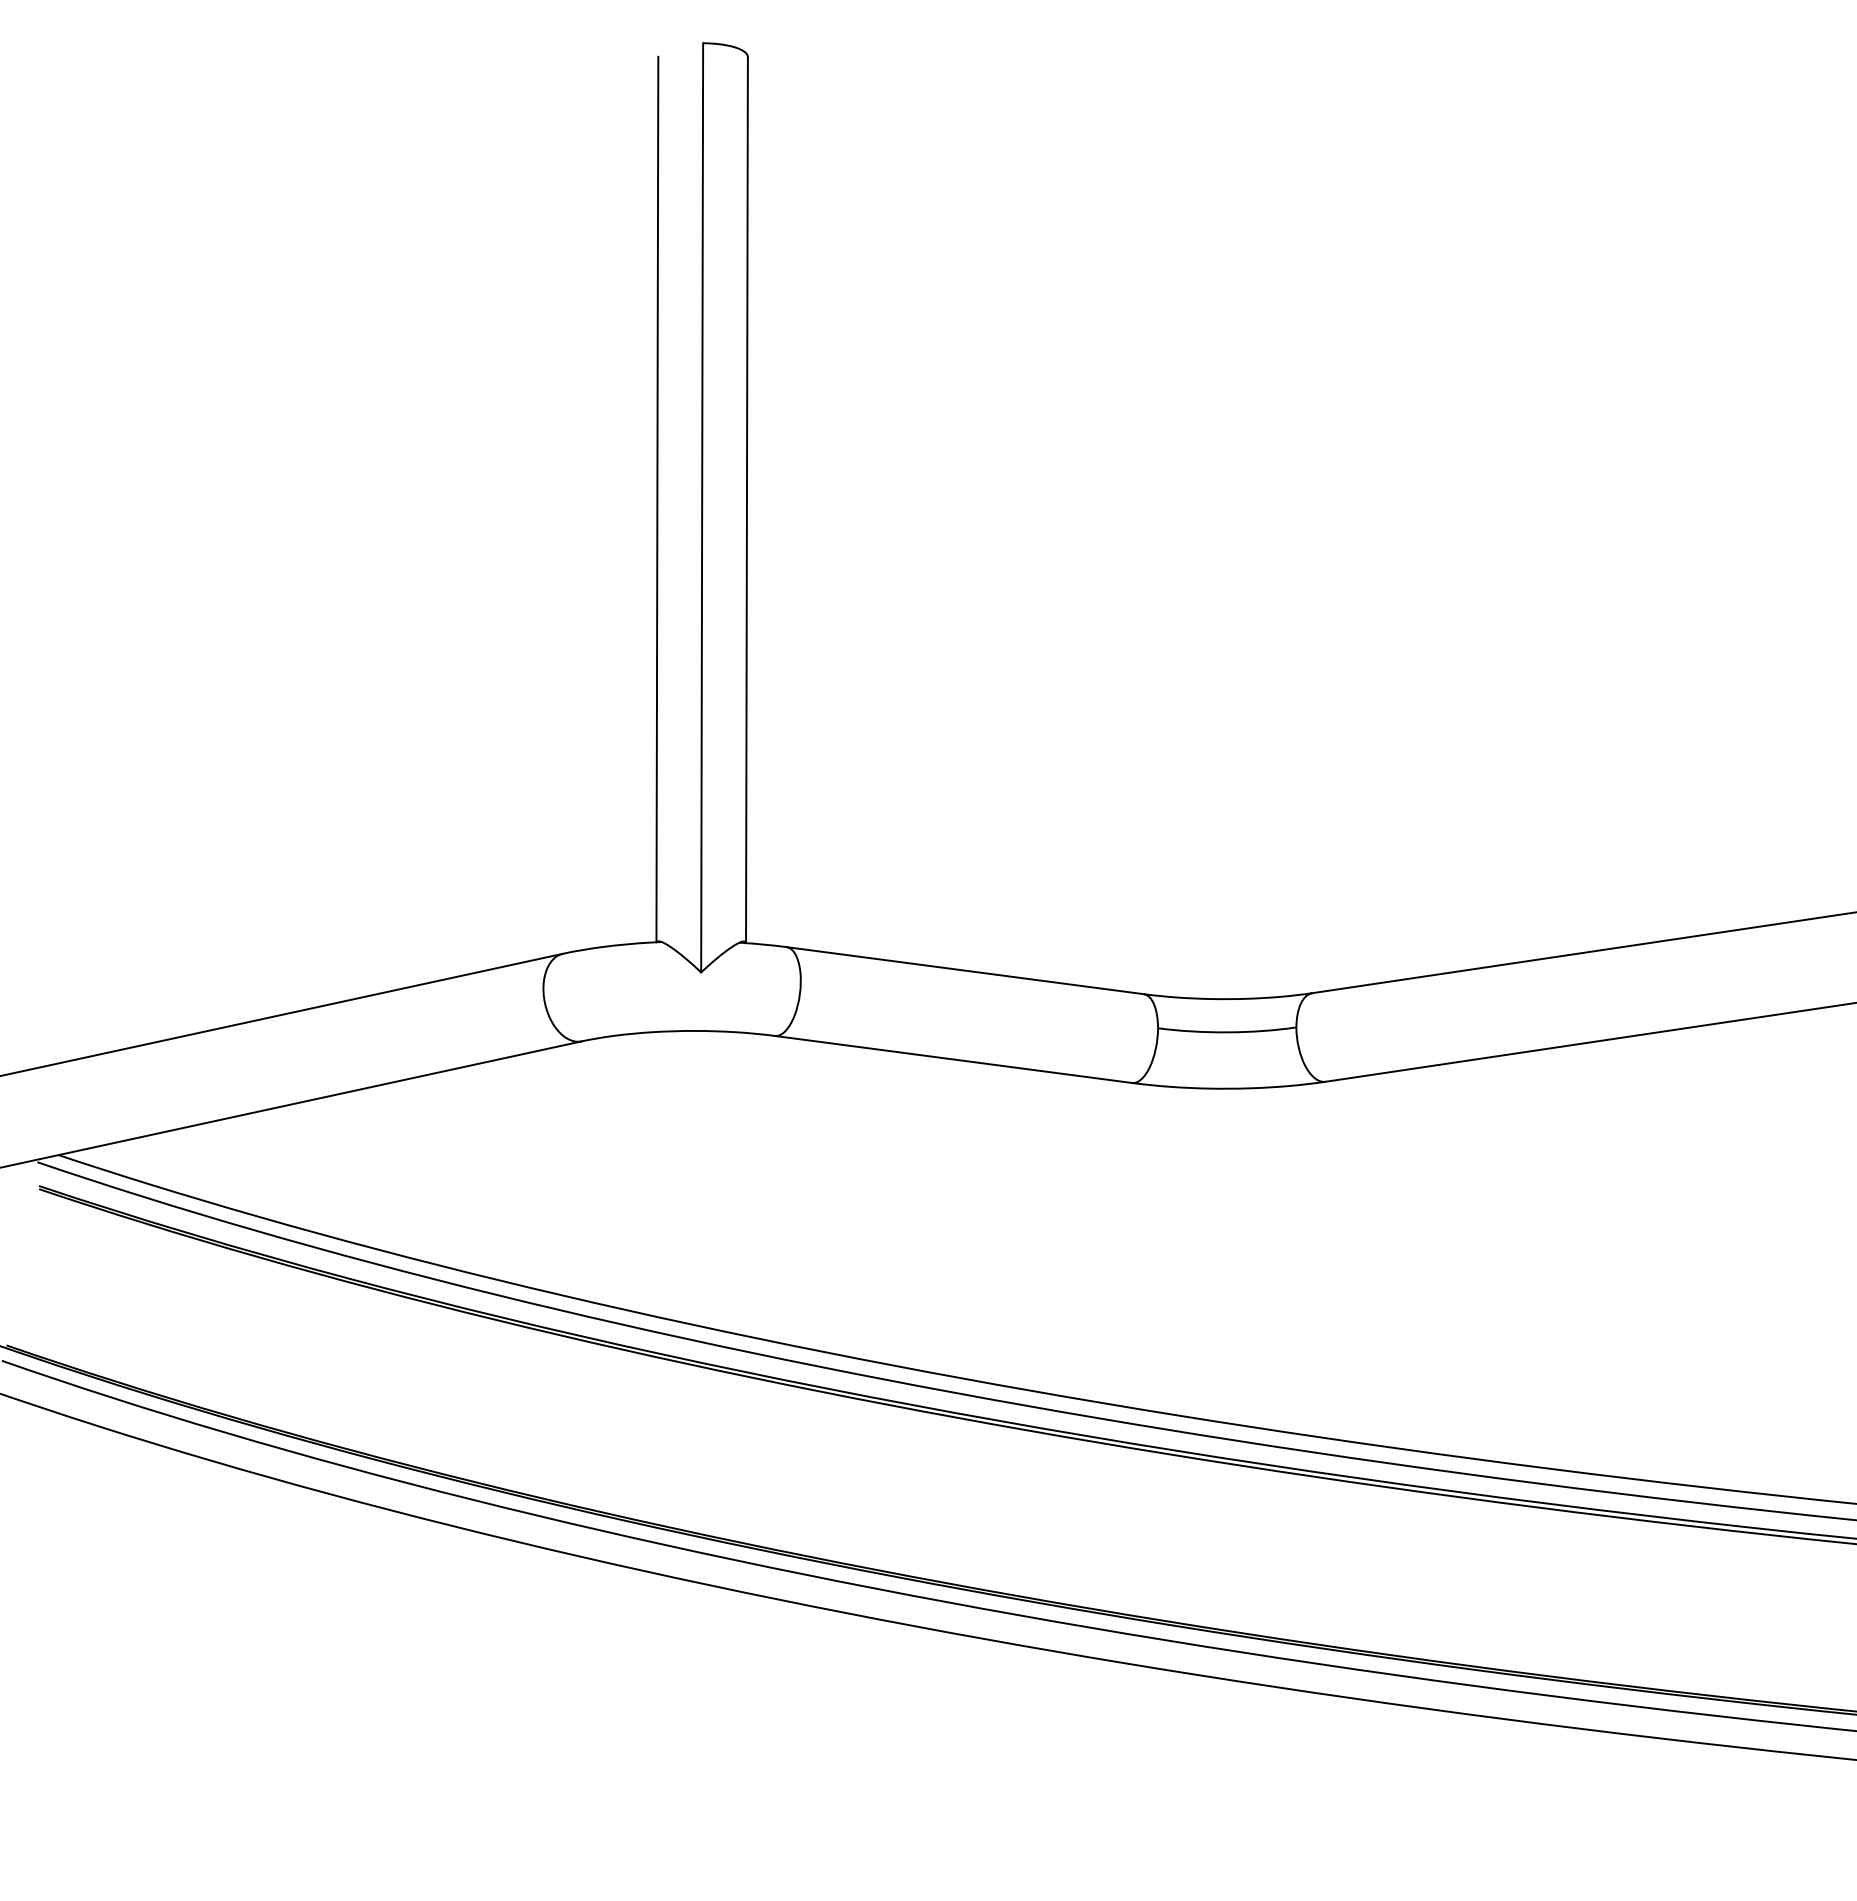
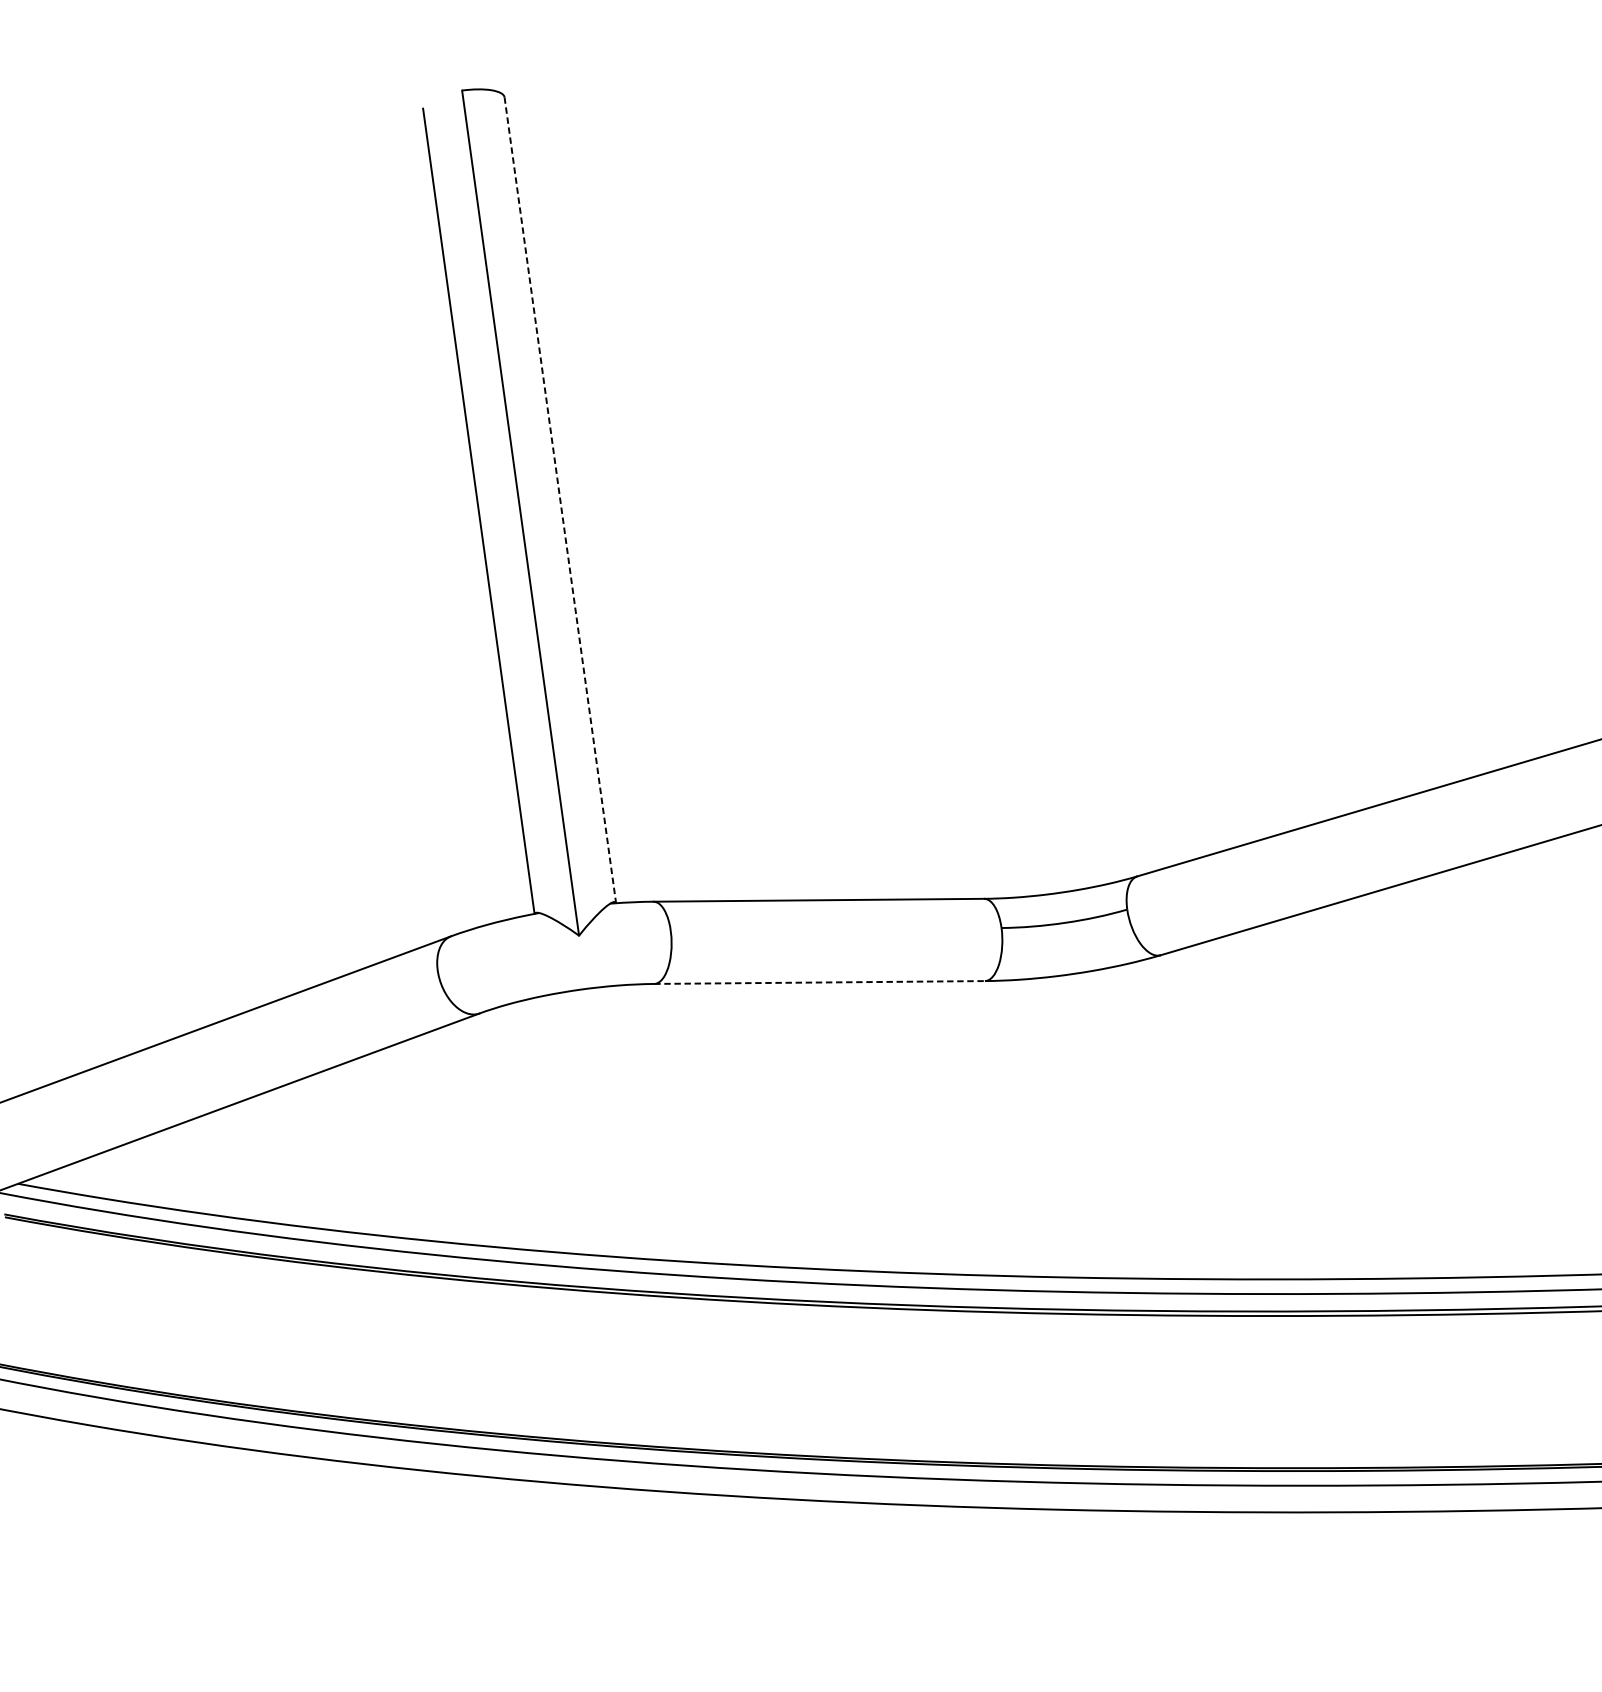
line: (746, 500) -> (559, 500), solid -> dashed
line: (953, 1059) -> (819, 982), solid -> dashed

